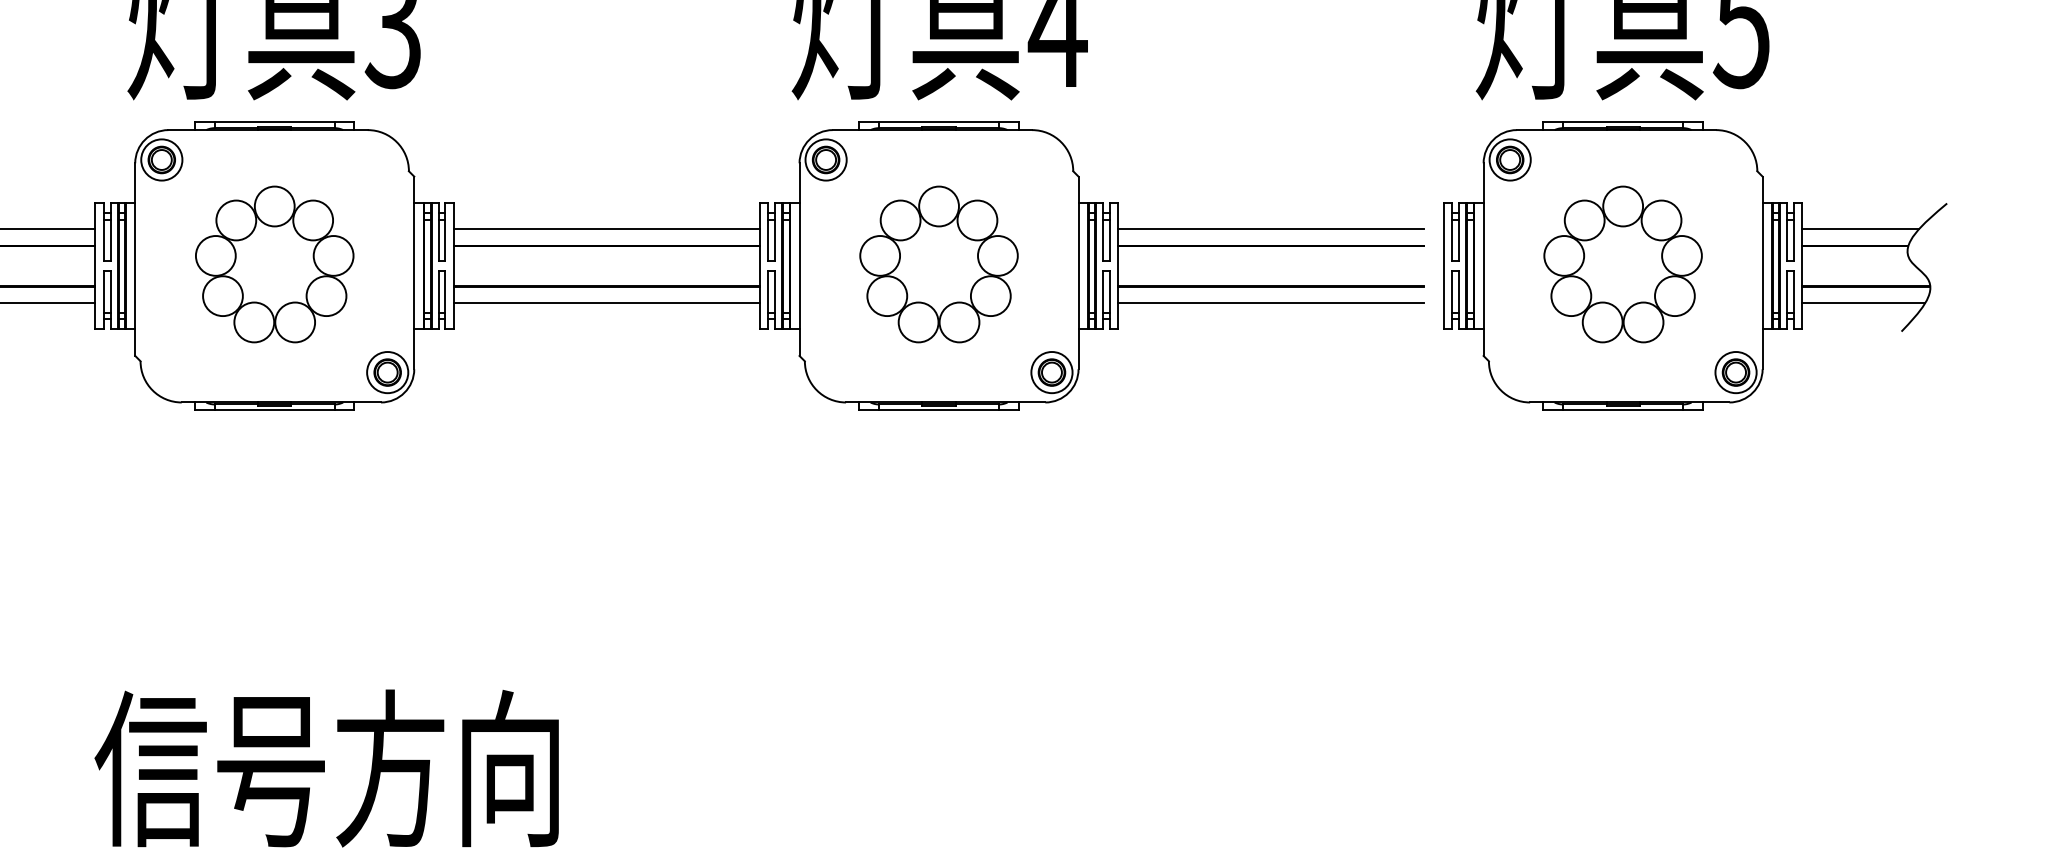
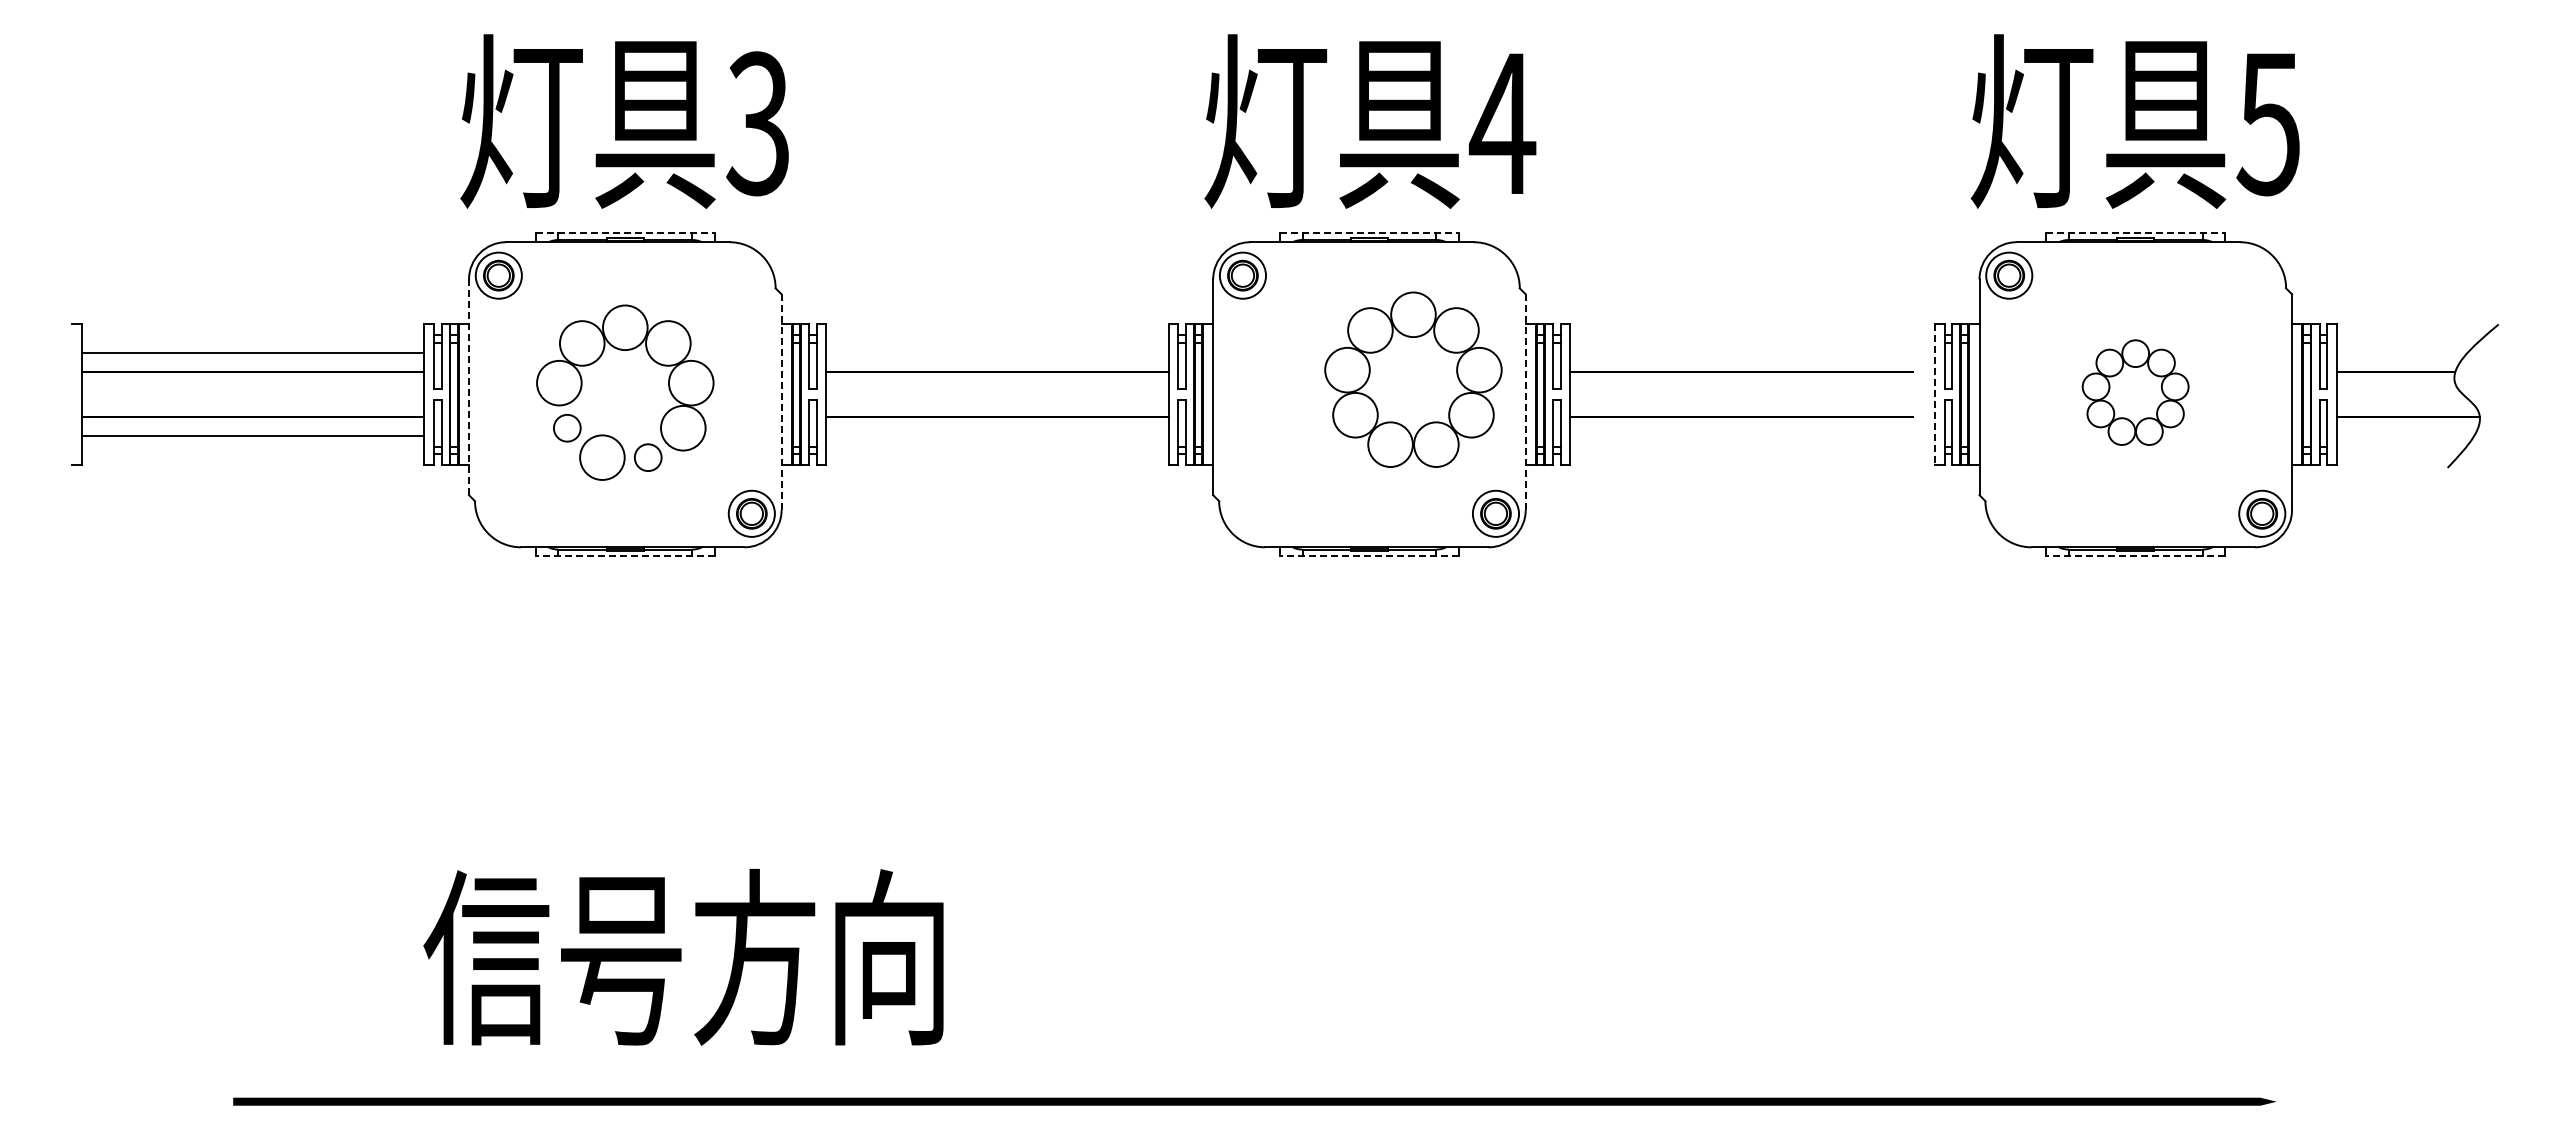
line: (274, 122) -> (625, 233), solid -> dashed
line: (939, 122) -> (1369, 233), solid -> dashed
line: (1623, 122) -> (2136, 233), solid -> dashed
line: (606, 229) -> (997, 353), removed
line: (1271, 229) -> (1741, 353), removed
line: (1860, 229) -> (2401, 353), removed
line: (135, 259) -> (469, 387), solid -> dashed
part: (939, 264) -> (1413, 379), moved
part: (1622, 264) -> (2135, 392), size x0.6
line: (1443, 266) -> (1934, 394), solid -> dashed
line: (414, 273) -> (781, 402), solid -> dashed
line: (1078, 273) -> (1525, 402), solid -> dashed
circle: (223, 295) -> (567, 427), size x0.6
line: (606, 303) -> (997, 436), removed
line: (1271, 303) -> (1741, 436), removed
line: (1863, 303) -> (2405, 436), removed
circle: (294, 322) -> (647, 457), size x0.6
line: (274, 410) -> (624, 556), solid -> dashed
line: (938, 410) -> (1368, 556), solid -> dashed
line: (1622, 410) -> (2135, 556), solid -> dashed

